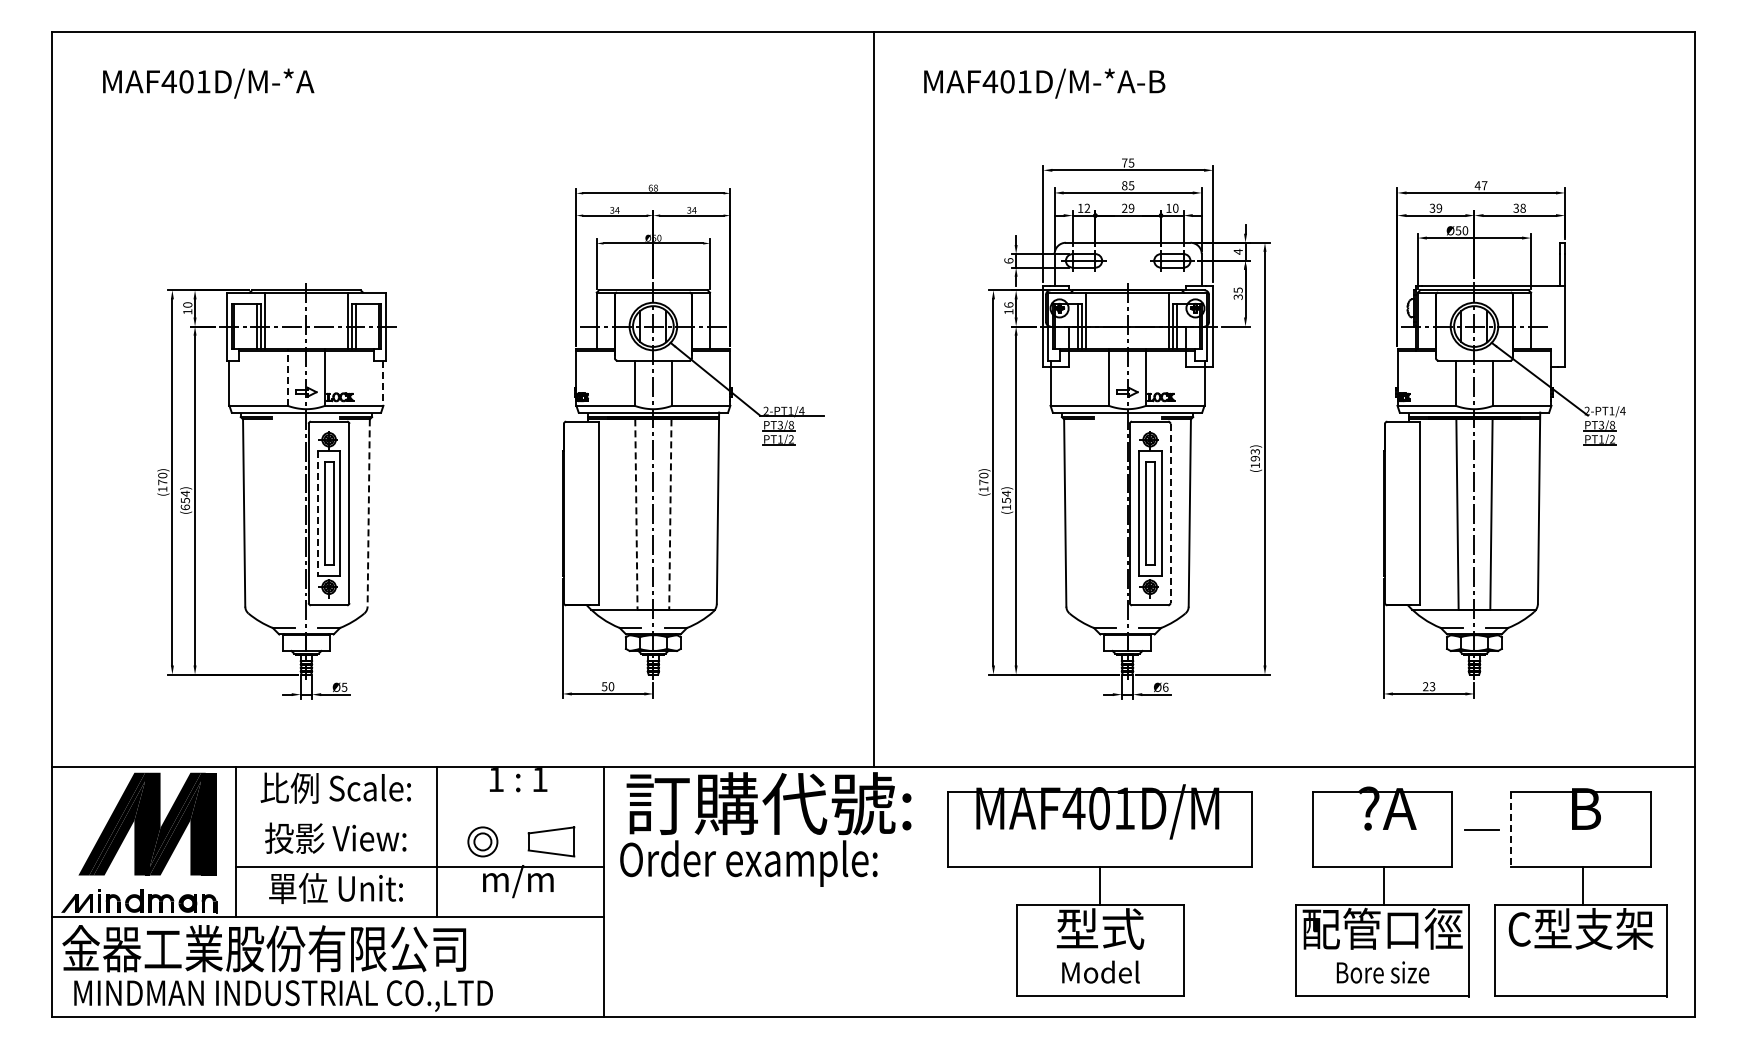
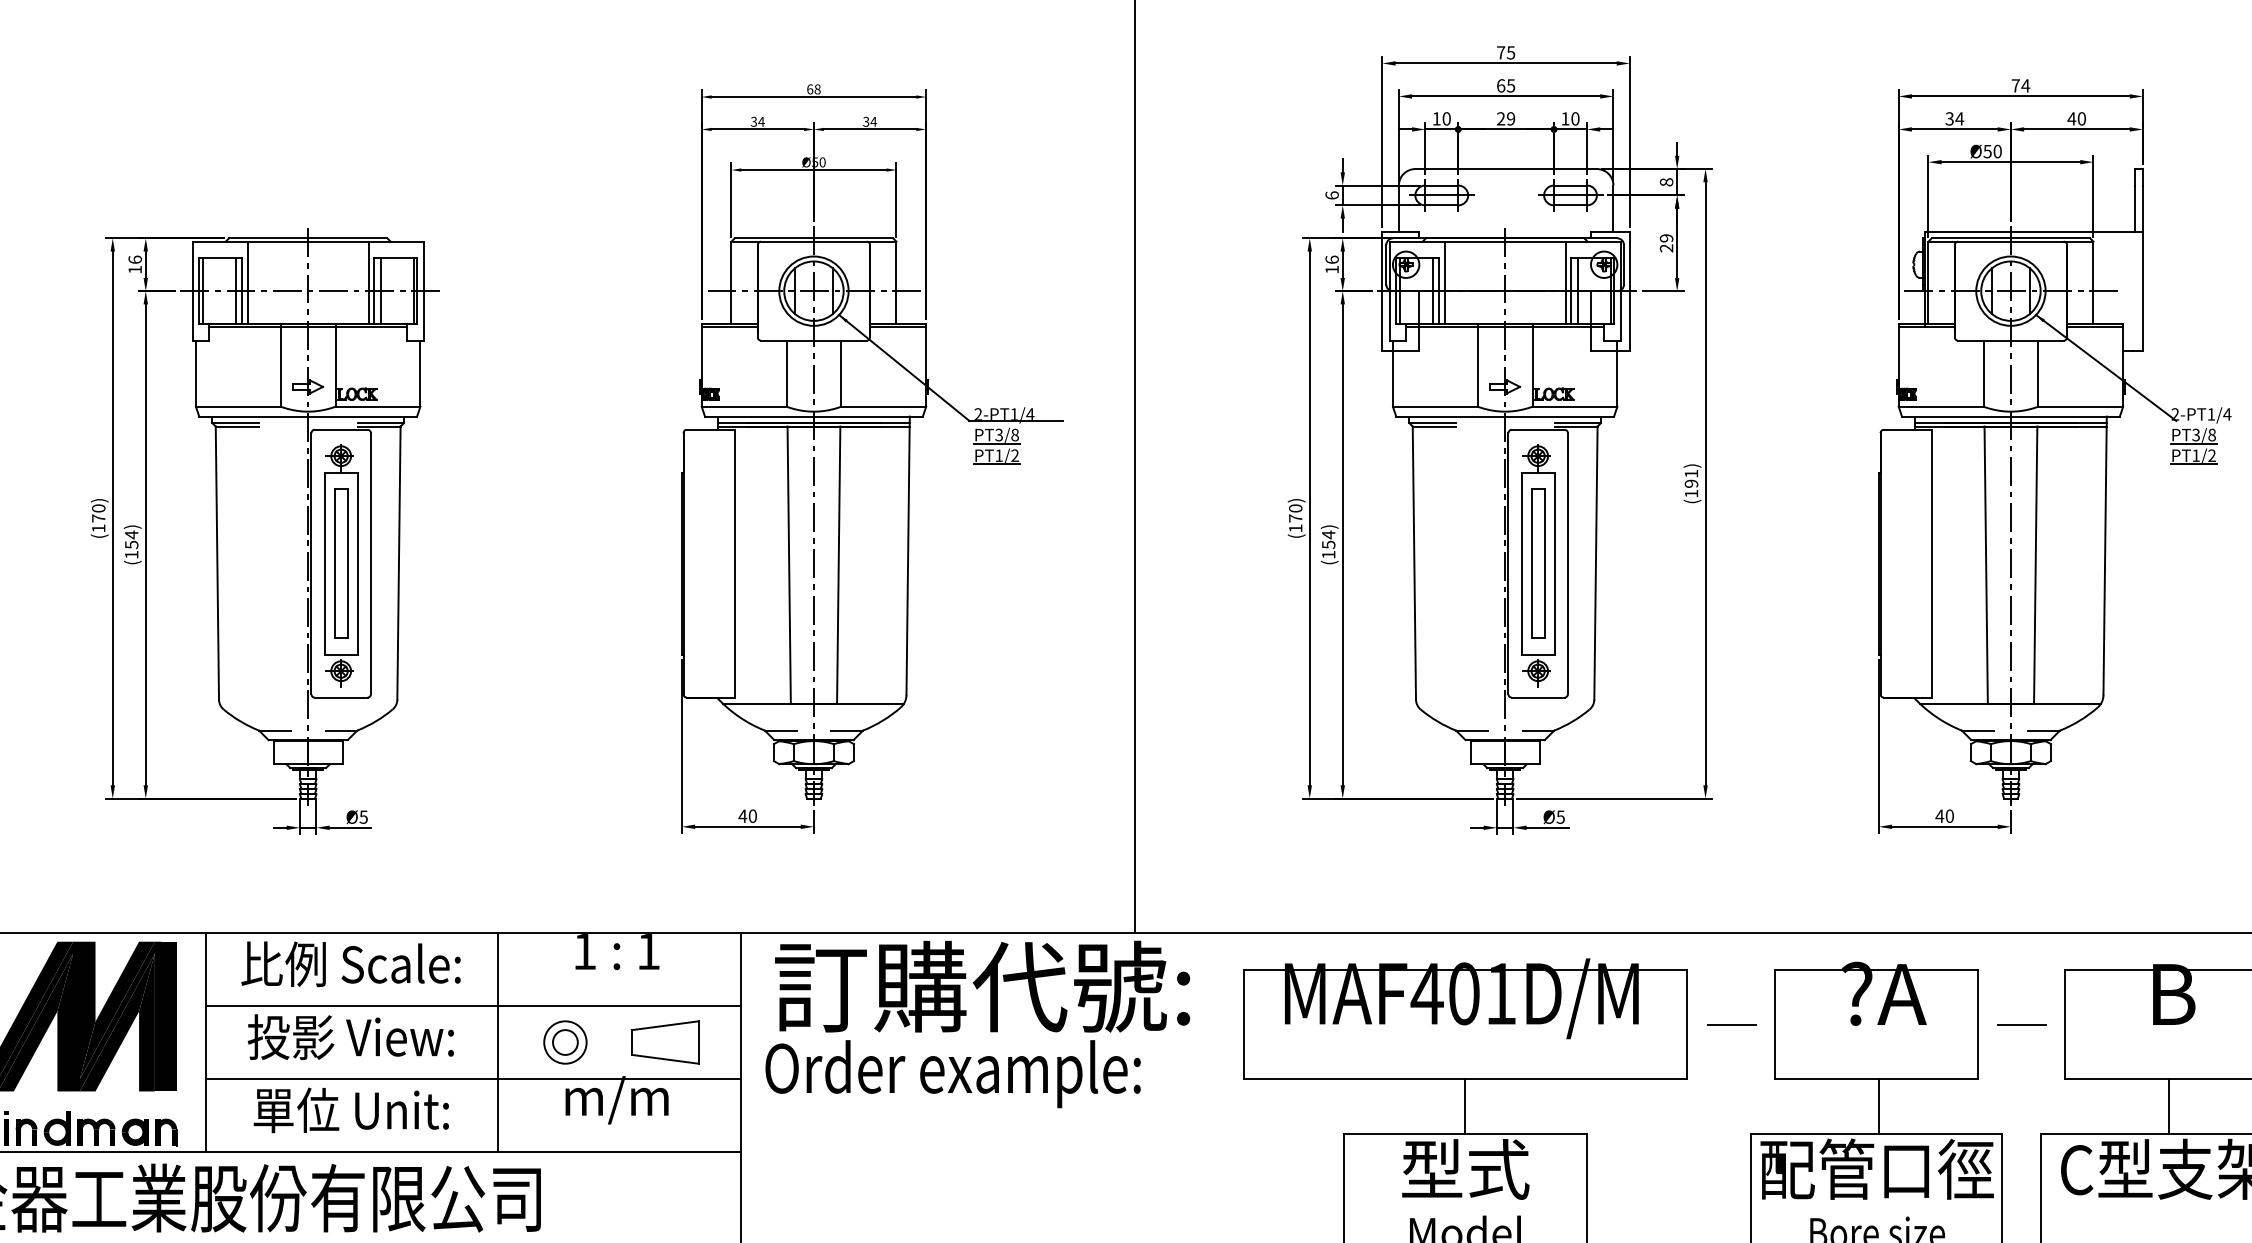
text: (1124, 185) -> (1500, 85), 85 -> 65
text: (1480, 185) -> (2019, 85), 47 -> 74
text: (1087, 207) -> (1446, 117), 12 -> 10
text: (1439, 207) -> (1959, 117), 39 -> 34
text: (1519, 207) -> (2076, 117), 38 -> 40
text: (1237, 251) -> (1665, 181), 4 -> 8
text: (1237, 293) -> (1665, 243), 35 -> 29
text: (187, 304) -> (134, 259), 10 -> 16
line: (287, 376) -> (280, 364), dashed -> solid
line: (383, 383) -> (420, 374), dashed -> solid
text: (1254, 451) -> (1690, 473), (193) -> (191)
text: (184, 507) -> (130, 554), (654) -> (154)
line: (317, 513) -> (324, 563), dashed -> solid
line: (368, 513) -> (398, 563), dashed -> solid
line: (1170, 513) -> (1567, 563), dashed -> solid
line: (636, 514) -> (789, 565), dashed -> solid
line: (670, 514) -> (838, 565), dashed -> solid
text: (604, 686) -> (742, 815), 50 -> 40
text: (1165, 686) -> (1560, 815), Ø6 -> Ø5
text: (1428, 686) -> (1943, 815), 23 -> 40
line: (419, 816) -> (472, 1005), added
line: (1282, 829) -> (1731, 1024), added
line: (1511, 829) -> (2064, 1024), dashed -> solid

